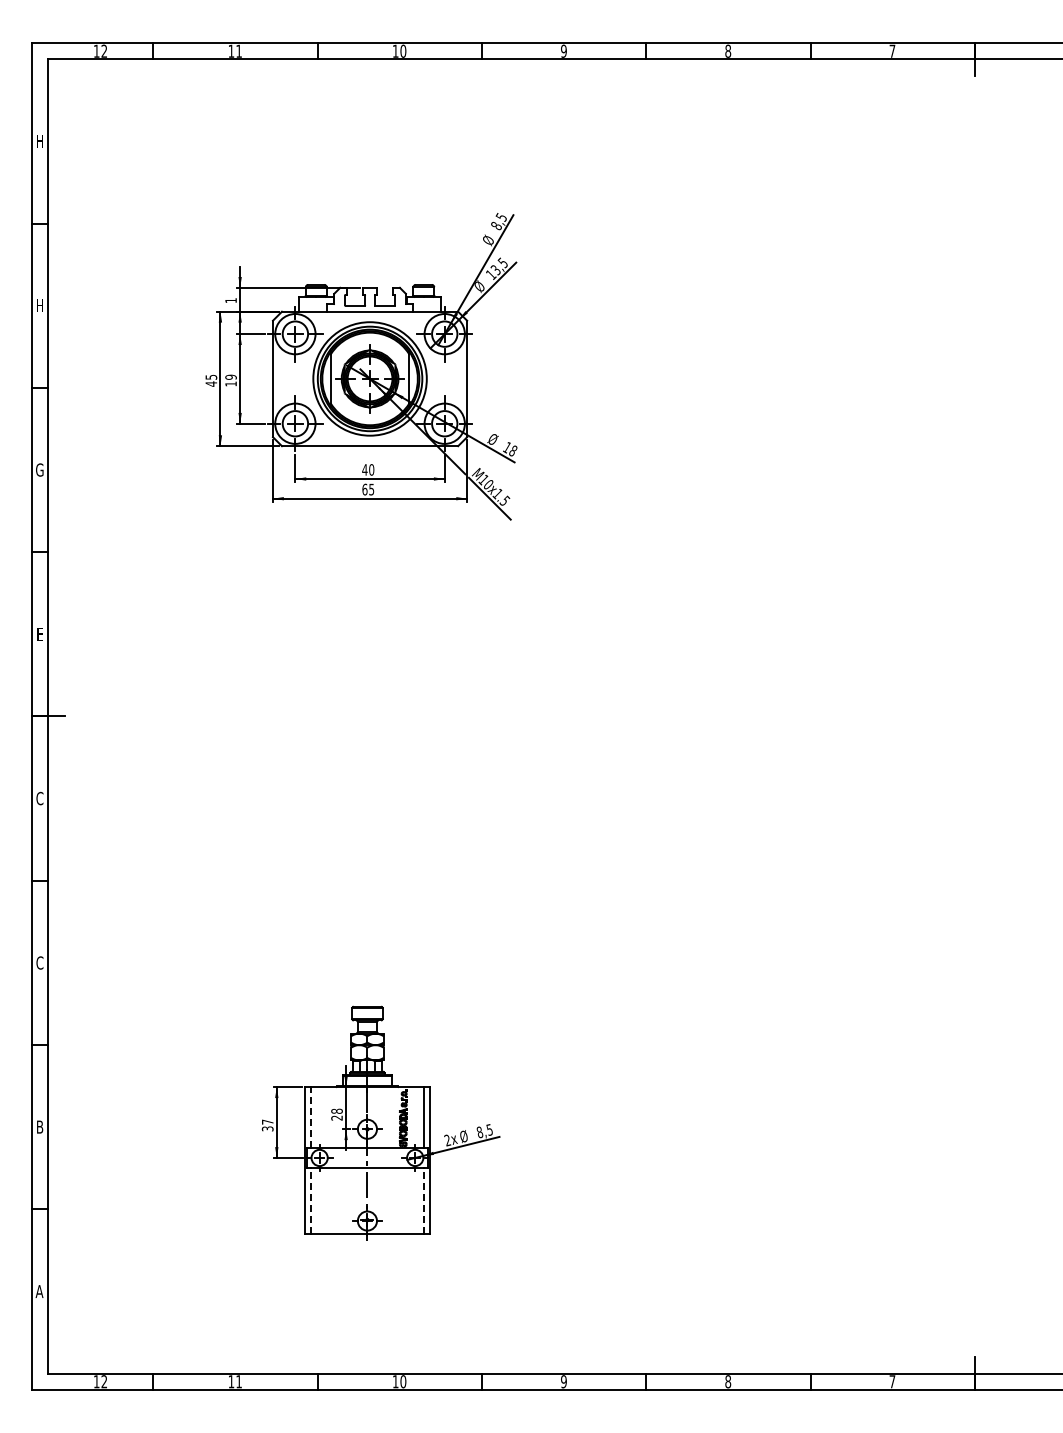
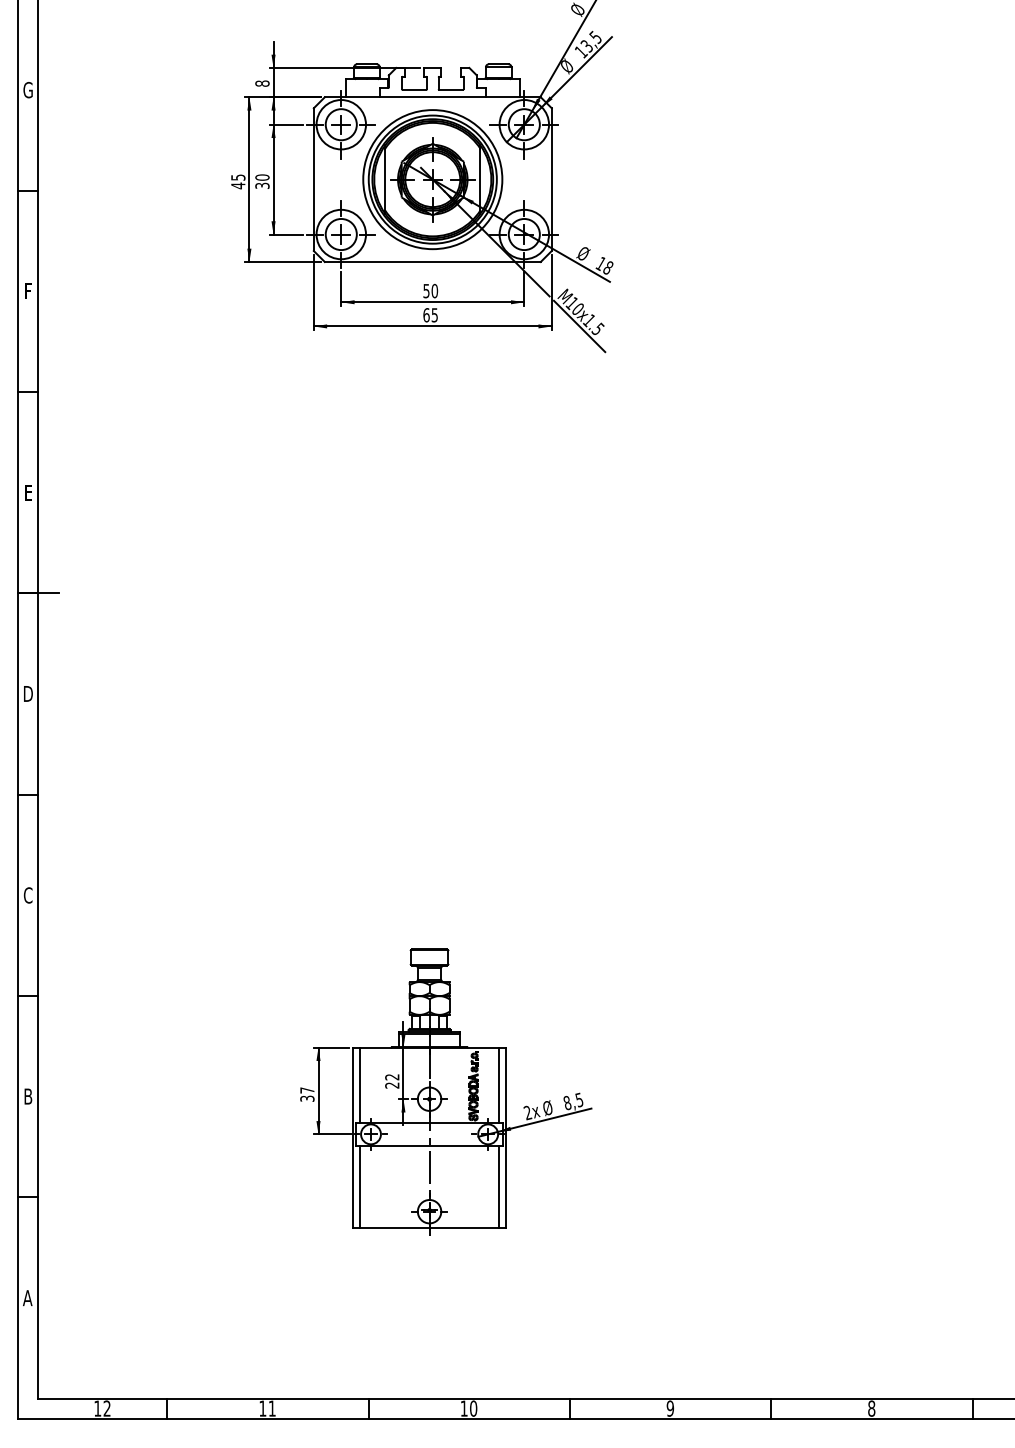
text: (230, 300) -> (261, 83), 1 -> 8
text: (39, 305) -> (27, 89), H -> G
text: (230, 380) -> (261, 181), 19 -> 30
text: (39, 469) -> (27, 290), G -> F
text: (364, 469) -> (425, 290), 40 -> 50
text: (39, 798) -> (27, 693), C -> D
text: (336, 1110) -> (391, 1076), 28 -> 22
line: (311, 1117) -> (361, 1084), dashed -> solid
line: (311, 1200) -> (361, 1186), dashed -> solid
line: (423, 1200) -> (498, 1186), dashed -> solid

